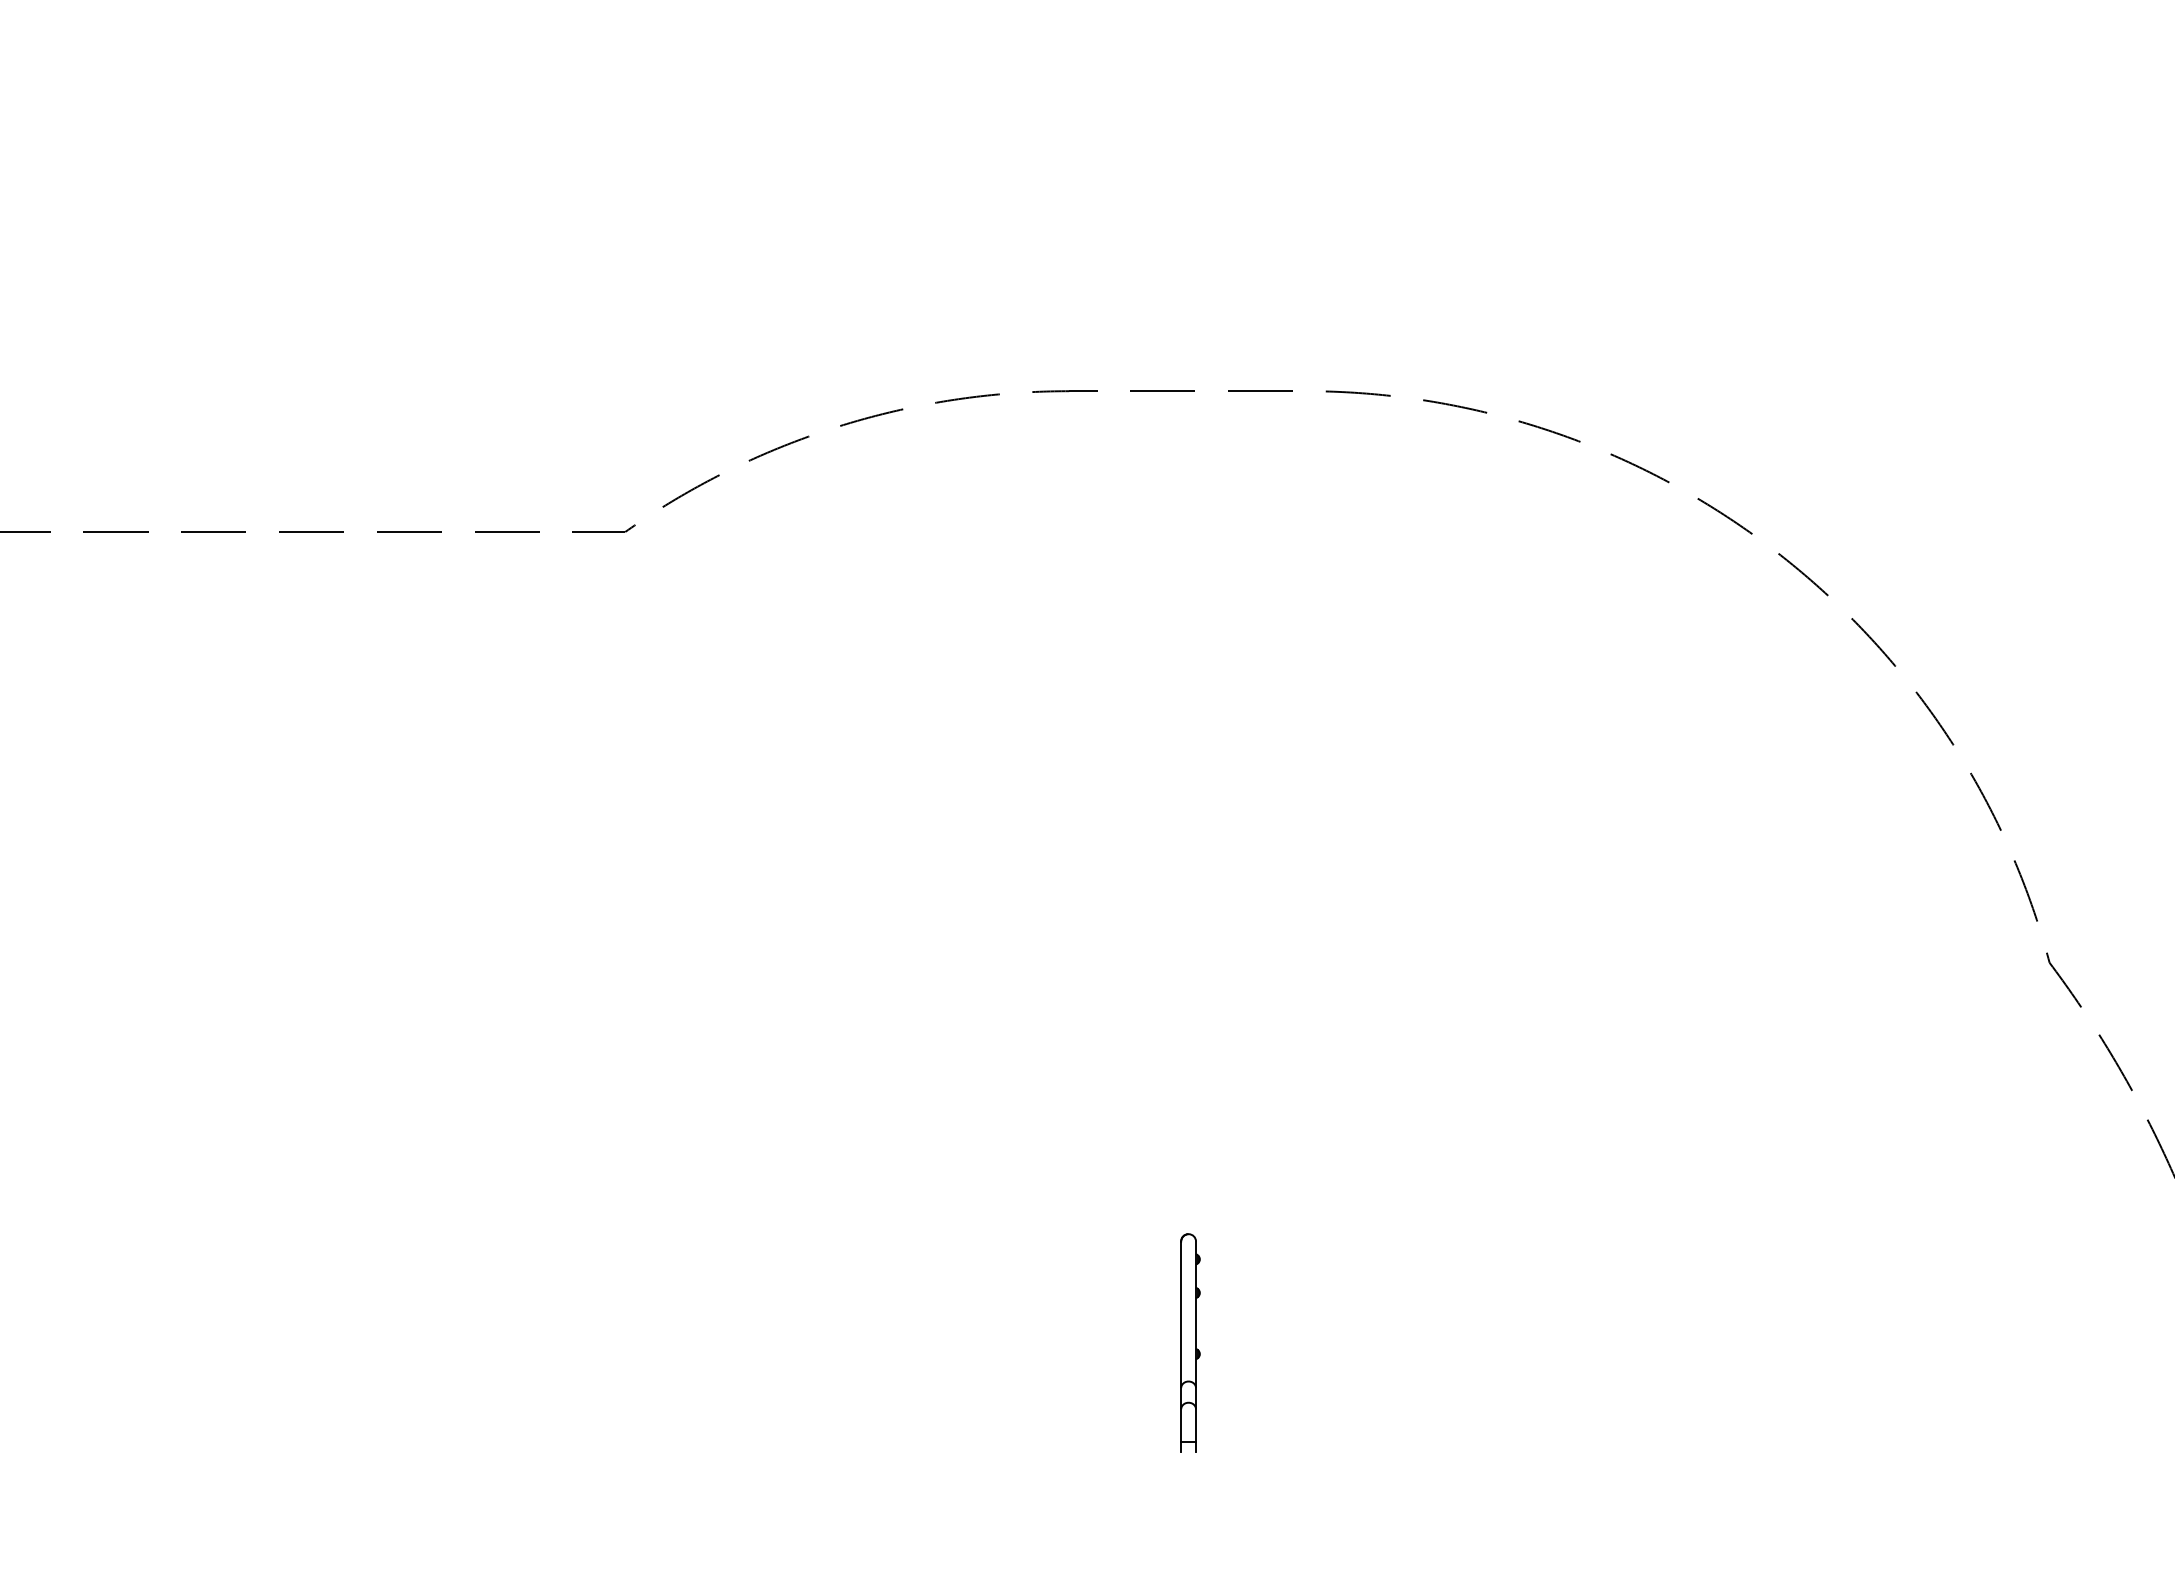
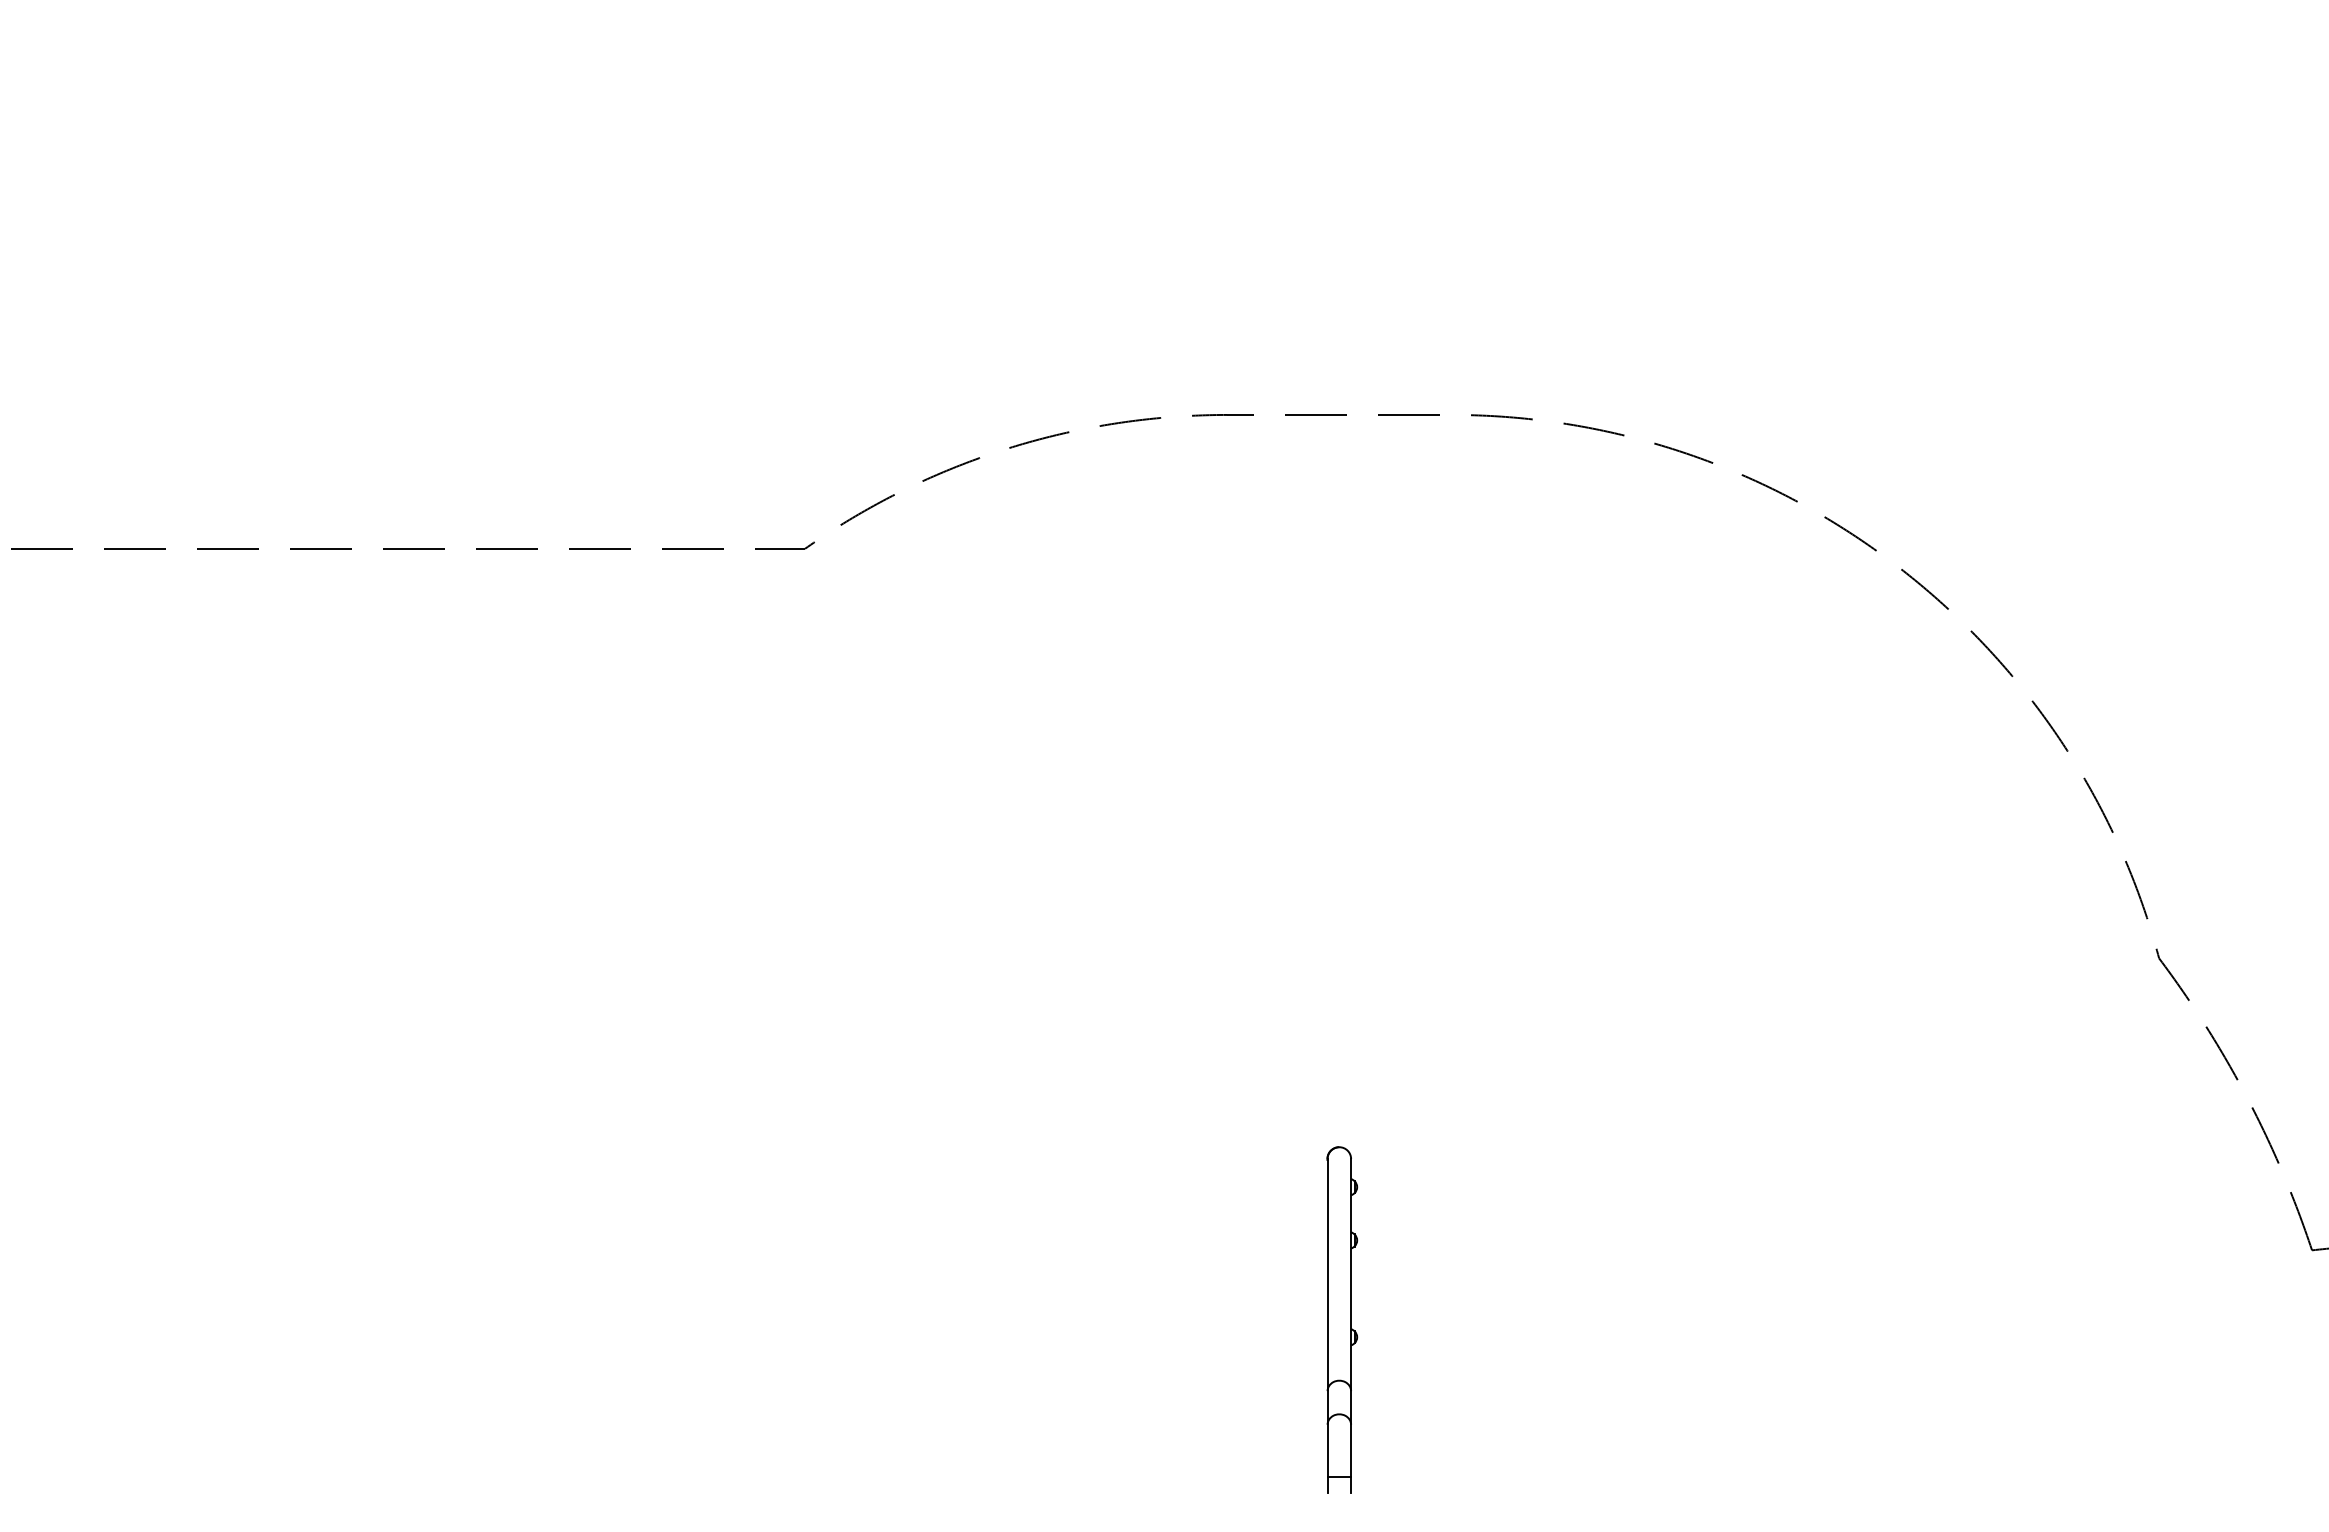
part: (1190, 1342) -> (1342, 1319), size x1.67

